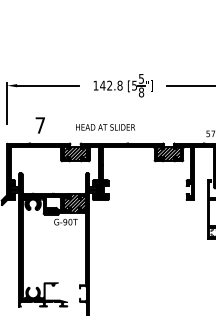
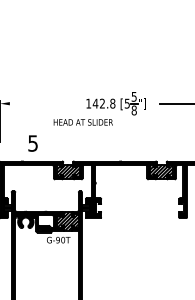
line: (48, 85) -> (41, 103), removed
text: (39, 125) -> (32, 143), 7 -> 5
text: (105, 127) -> (83, 122), moved

